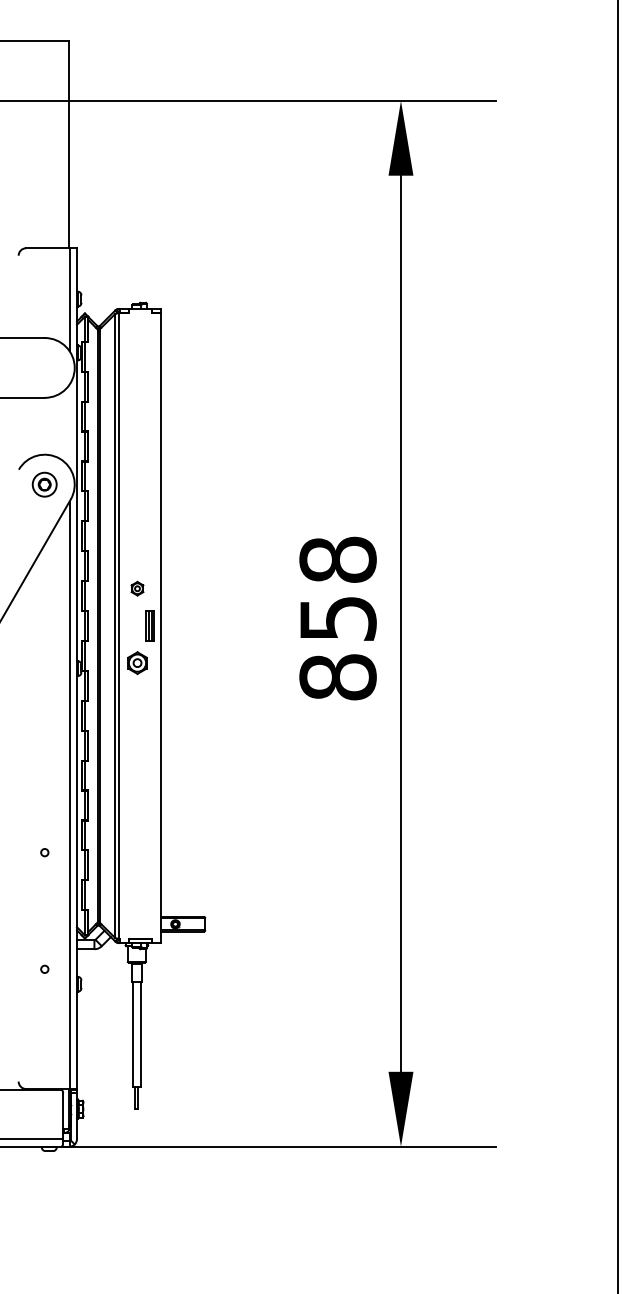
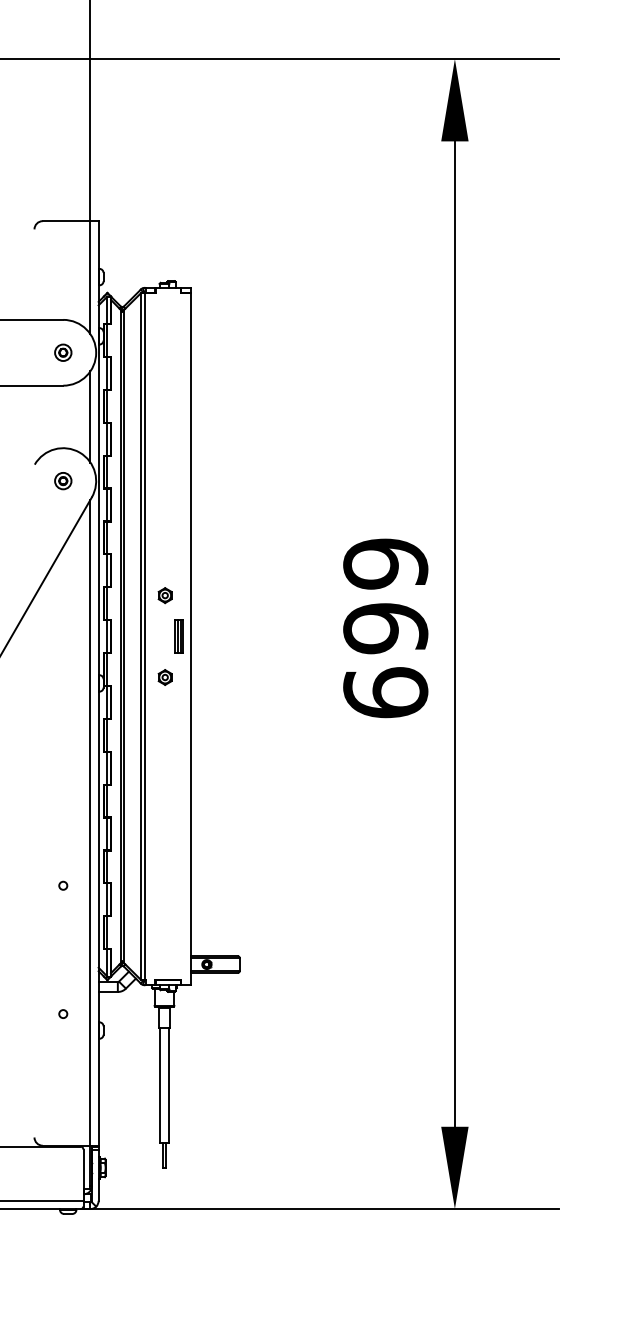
part: (44, 367) -> (62, 352), added
line: (69, 425) -> (90, 416), added
part: (44, 484) -> (62, 480), size x0.62
text: (337, 618) -> (385, 628), 858 -> 699
part: (137, 663) -> (165, 677), size x0.62

